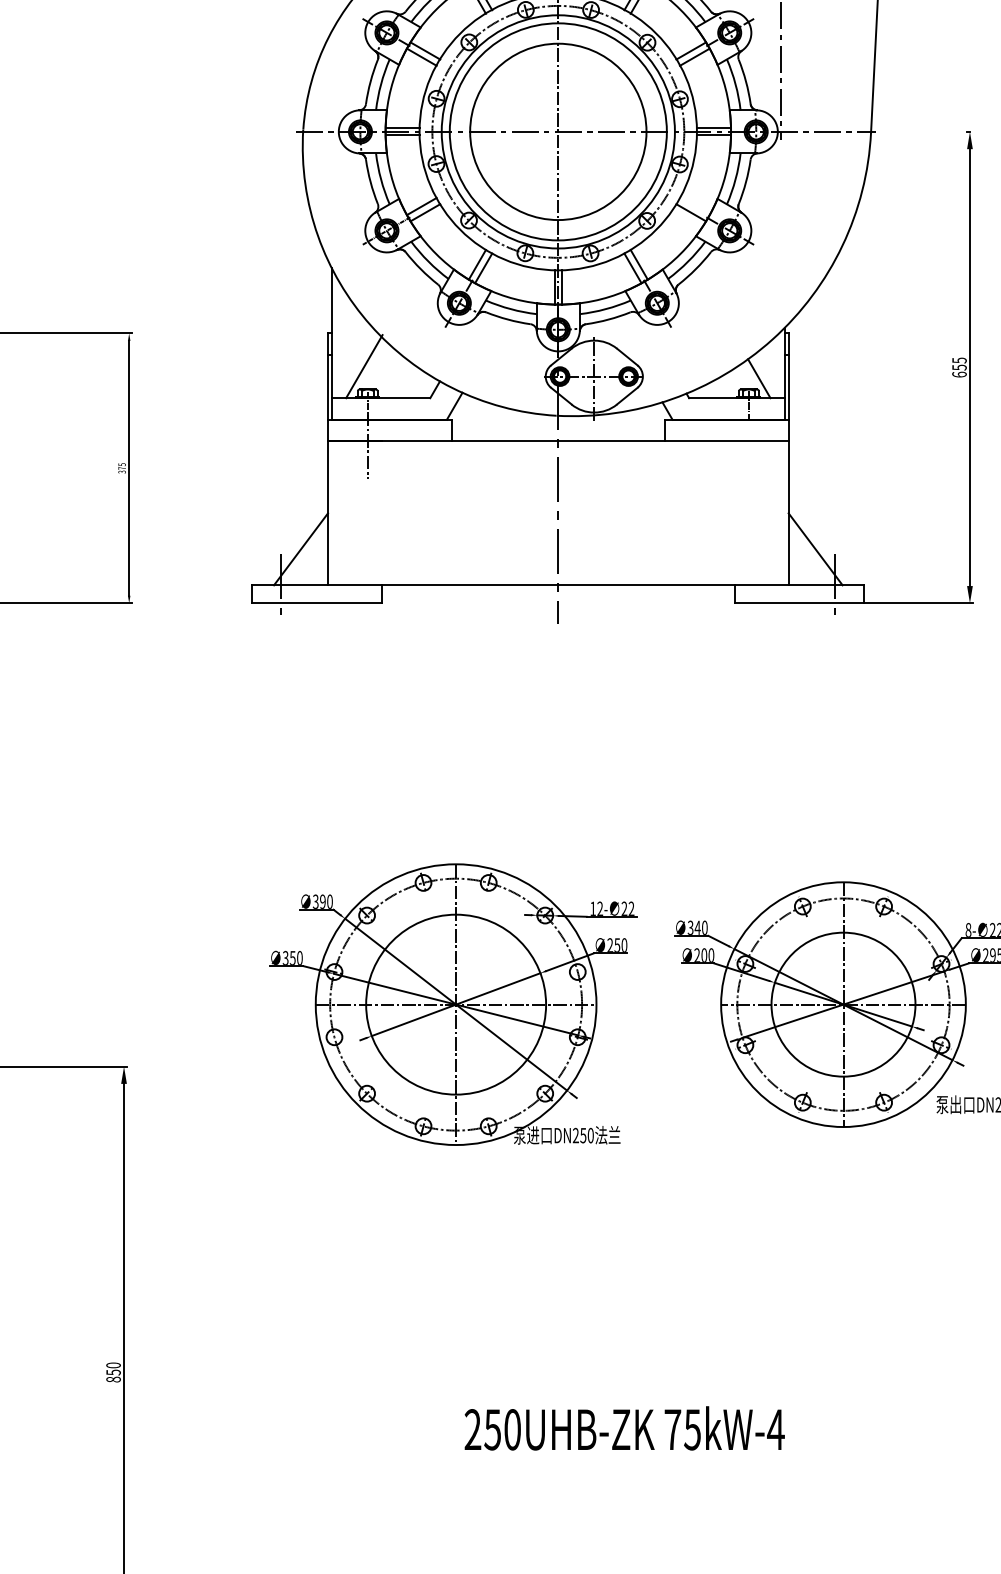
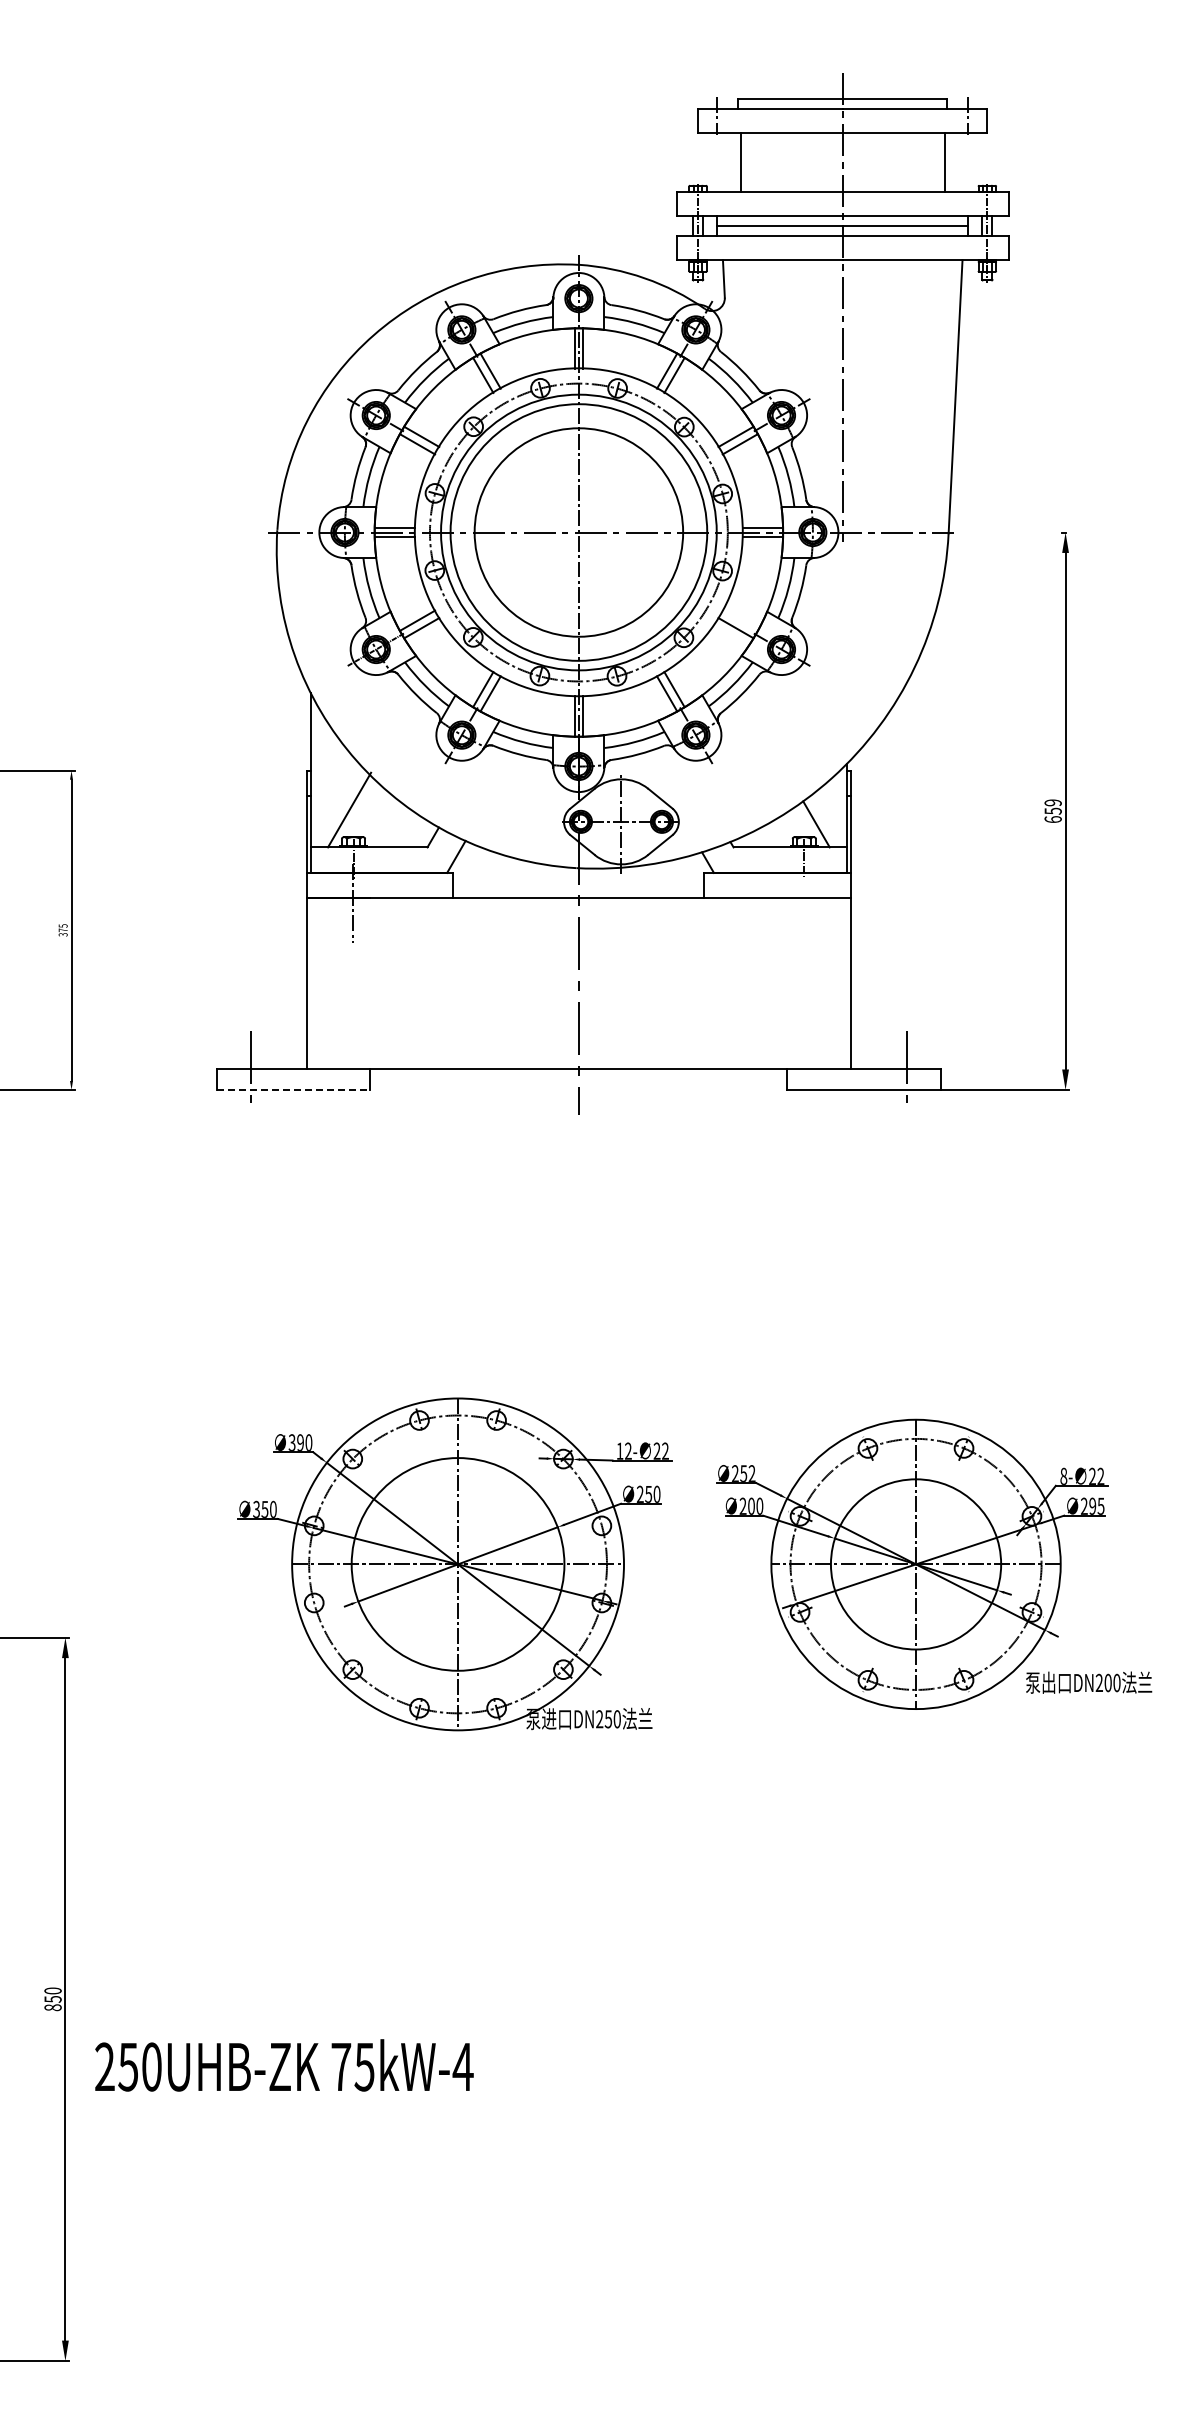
text: (958, 360) -> (1052, 802), 655 -> 659
line: (300, 548) -> (274, 1025), removed
line: (815, 548) -> (883, 1025), removed
line: (316, 602) -> (293, 1089), solid -> dashed
text: (697, 927) -> (743, 1473), 340 -> 252
text: (624, 1428) -> (284, 2065), moved

